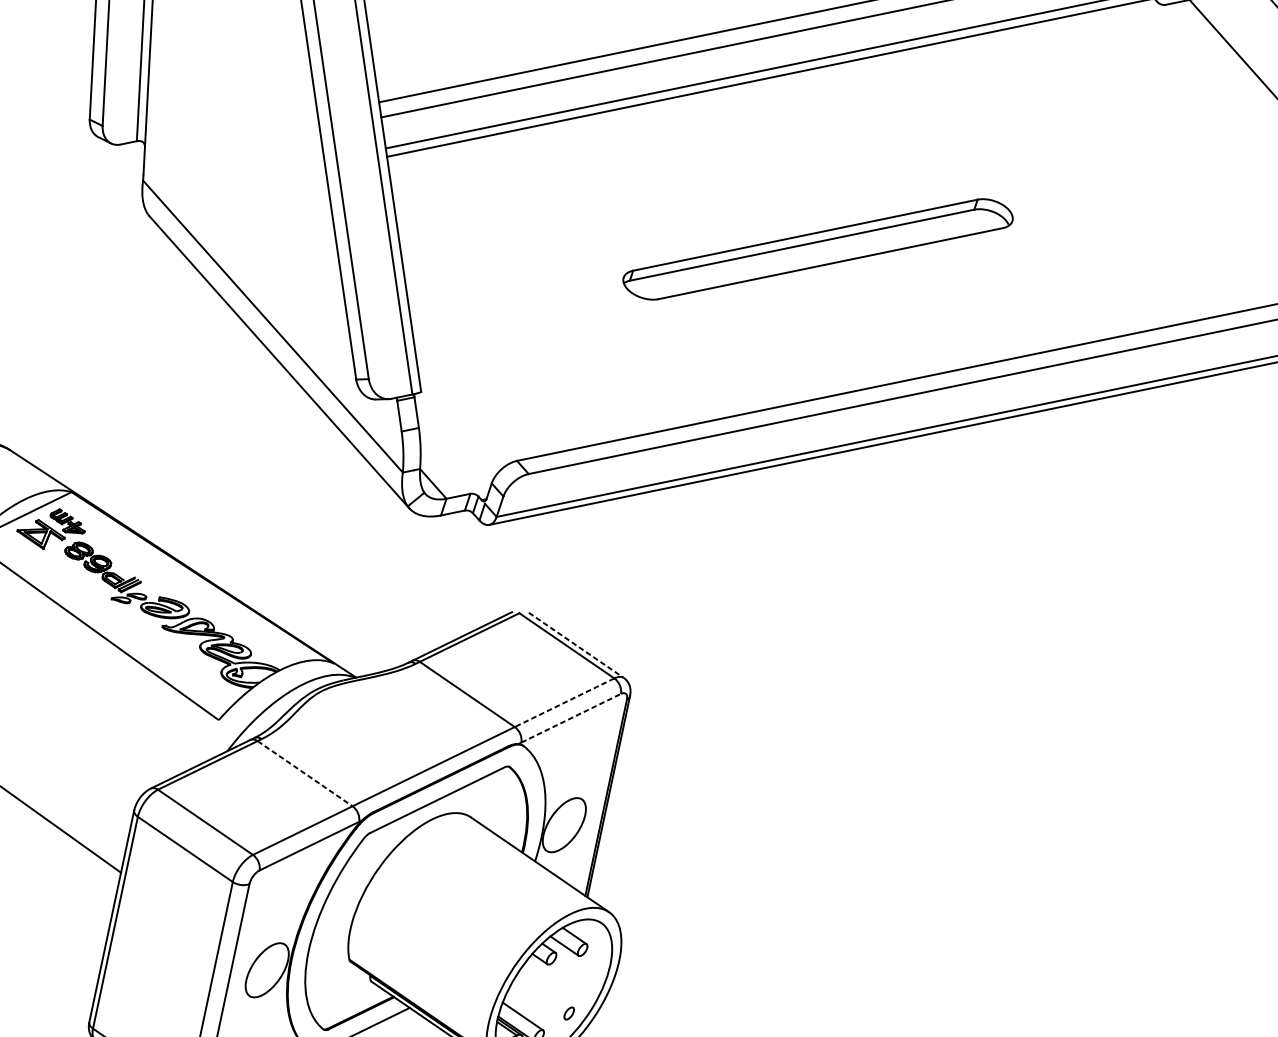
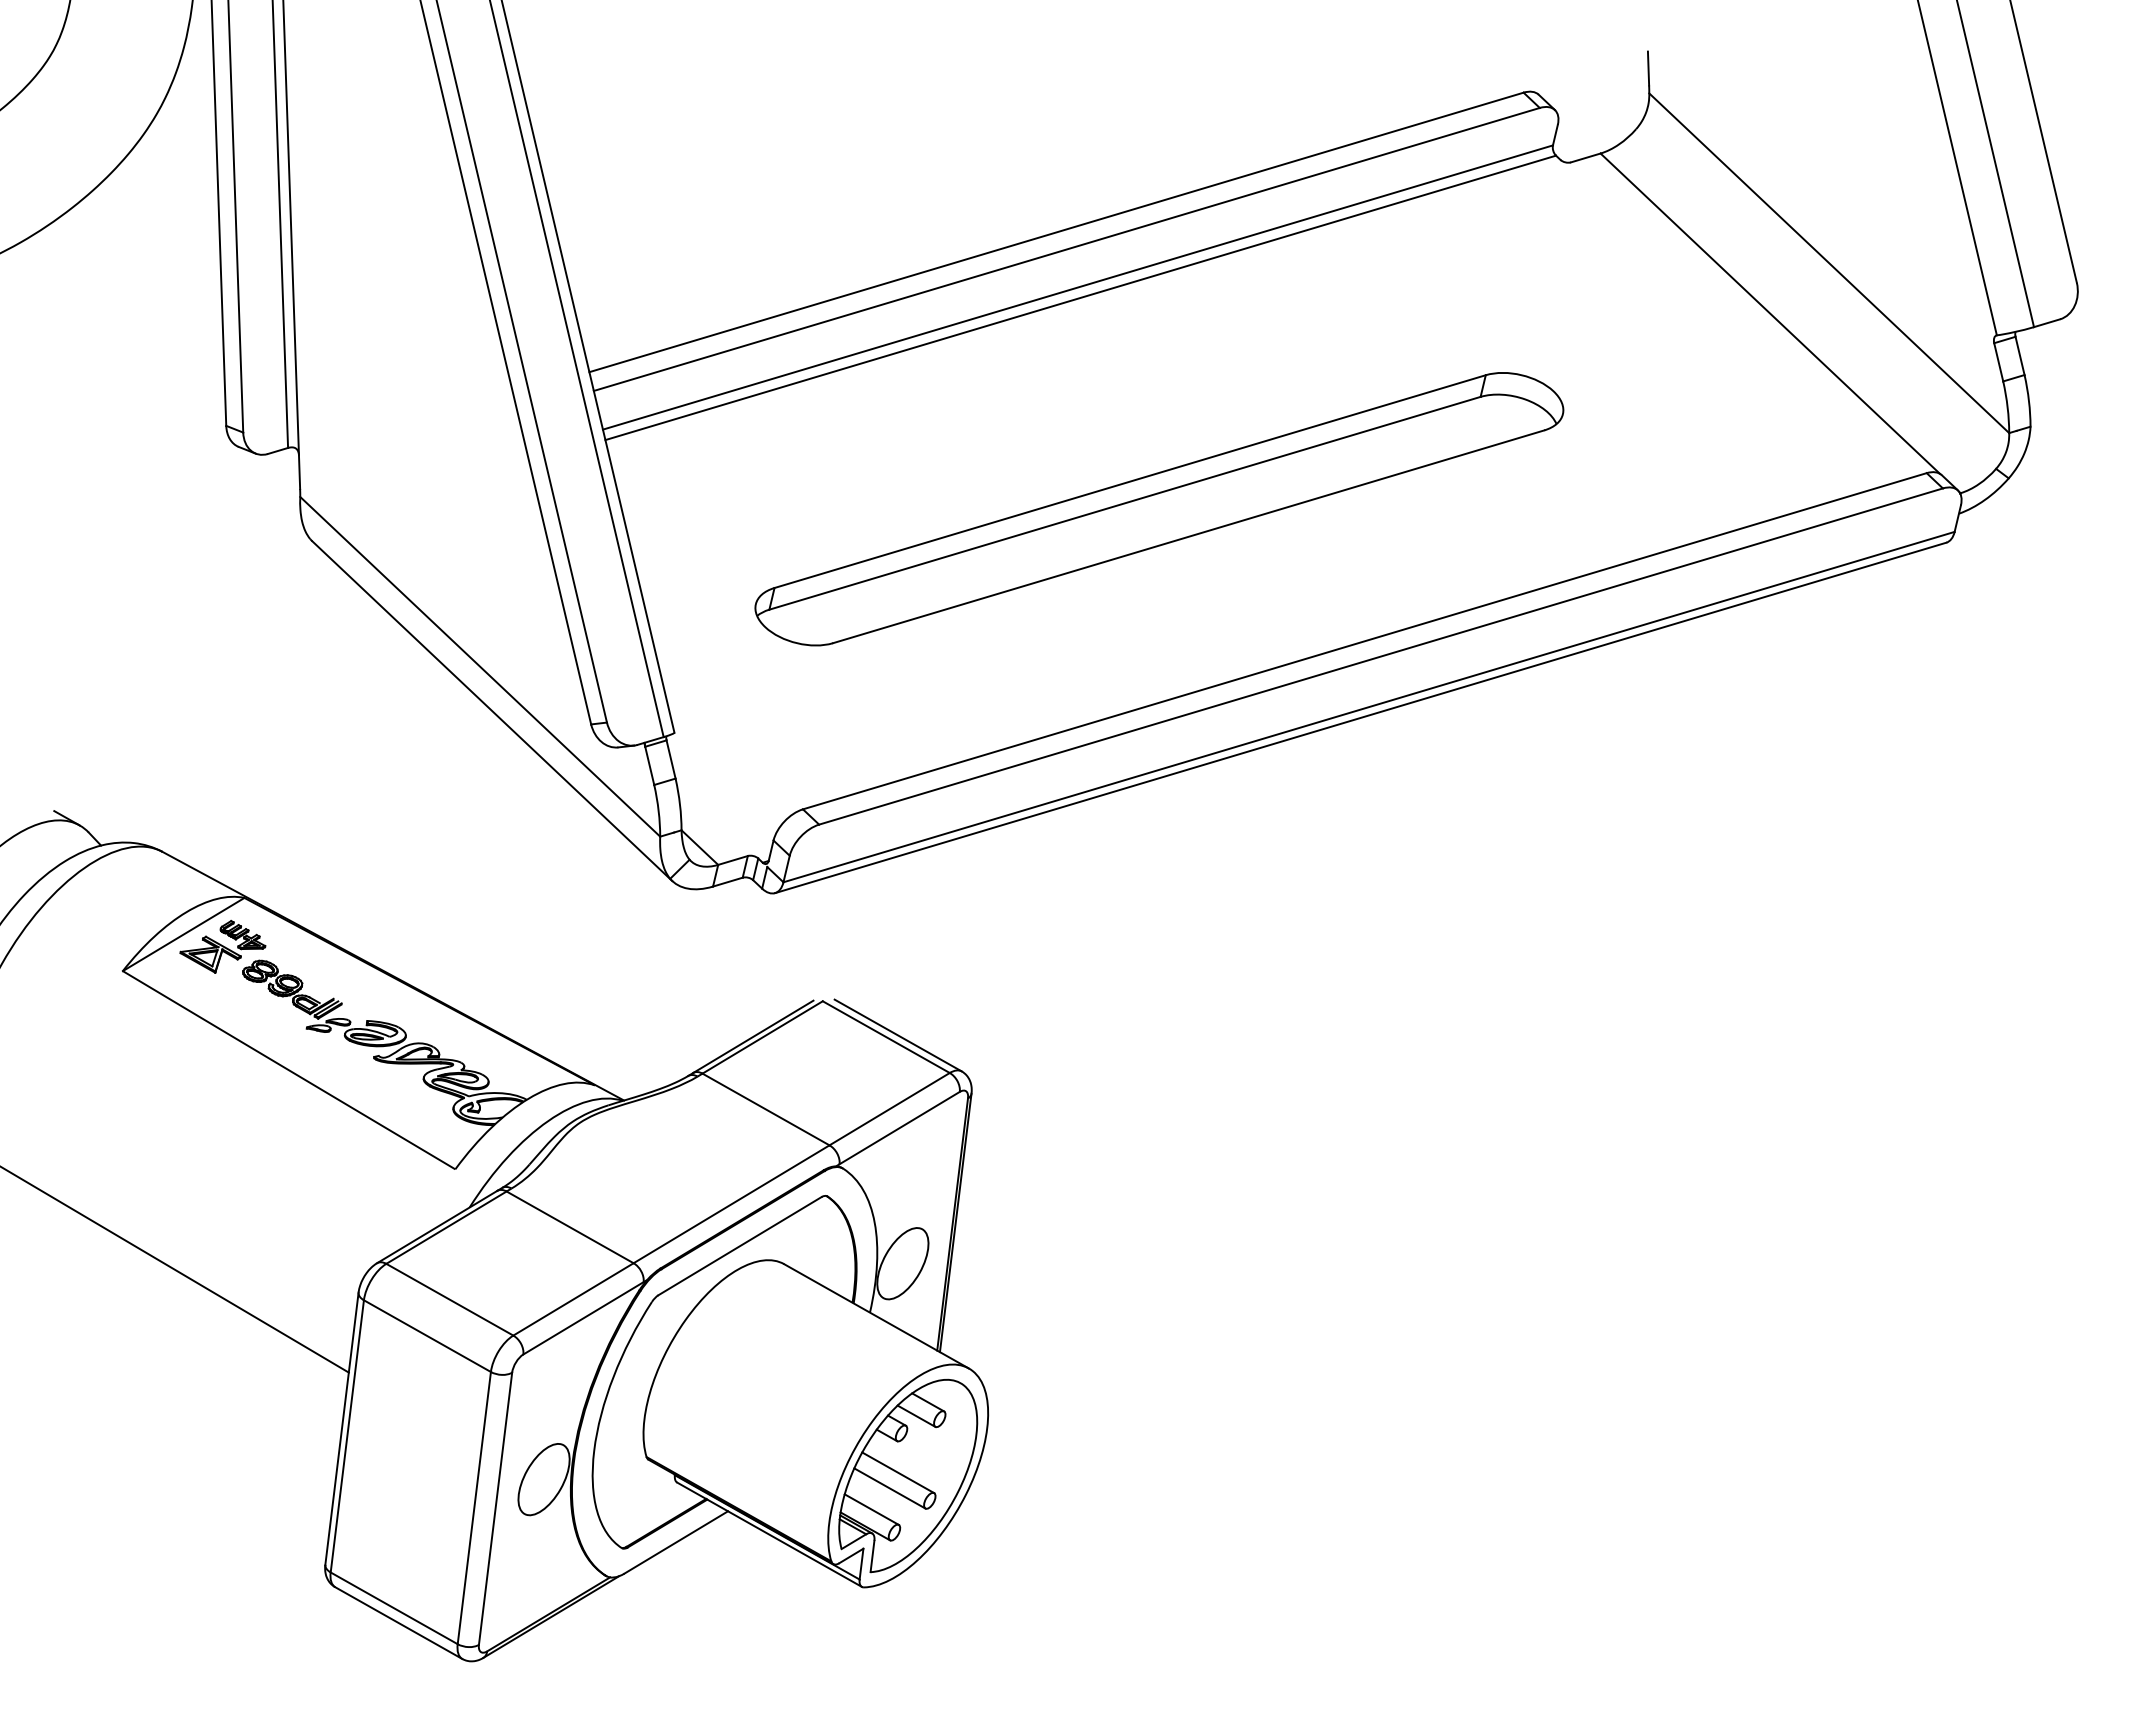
part: (818, 249) -> (1159, 509), size x1.67
line: (576, 645) -> (898, 1035), dashed -> solid
line: (564, 702) -> (889, 1109), dashed -> solid
line: (571, 717) -> (900, 1127), dashed -> solid
line: (305, 773) -> (570, 1227), dashed -> solid
line: (546, 989) -> (898, 1472), added
line: (538, 1001) -> (889, 1488), added

